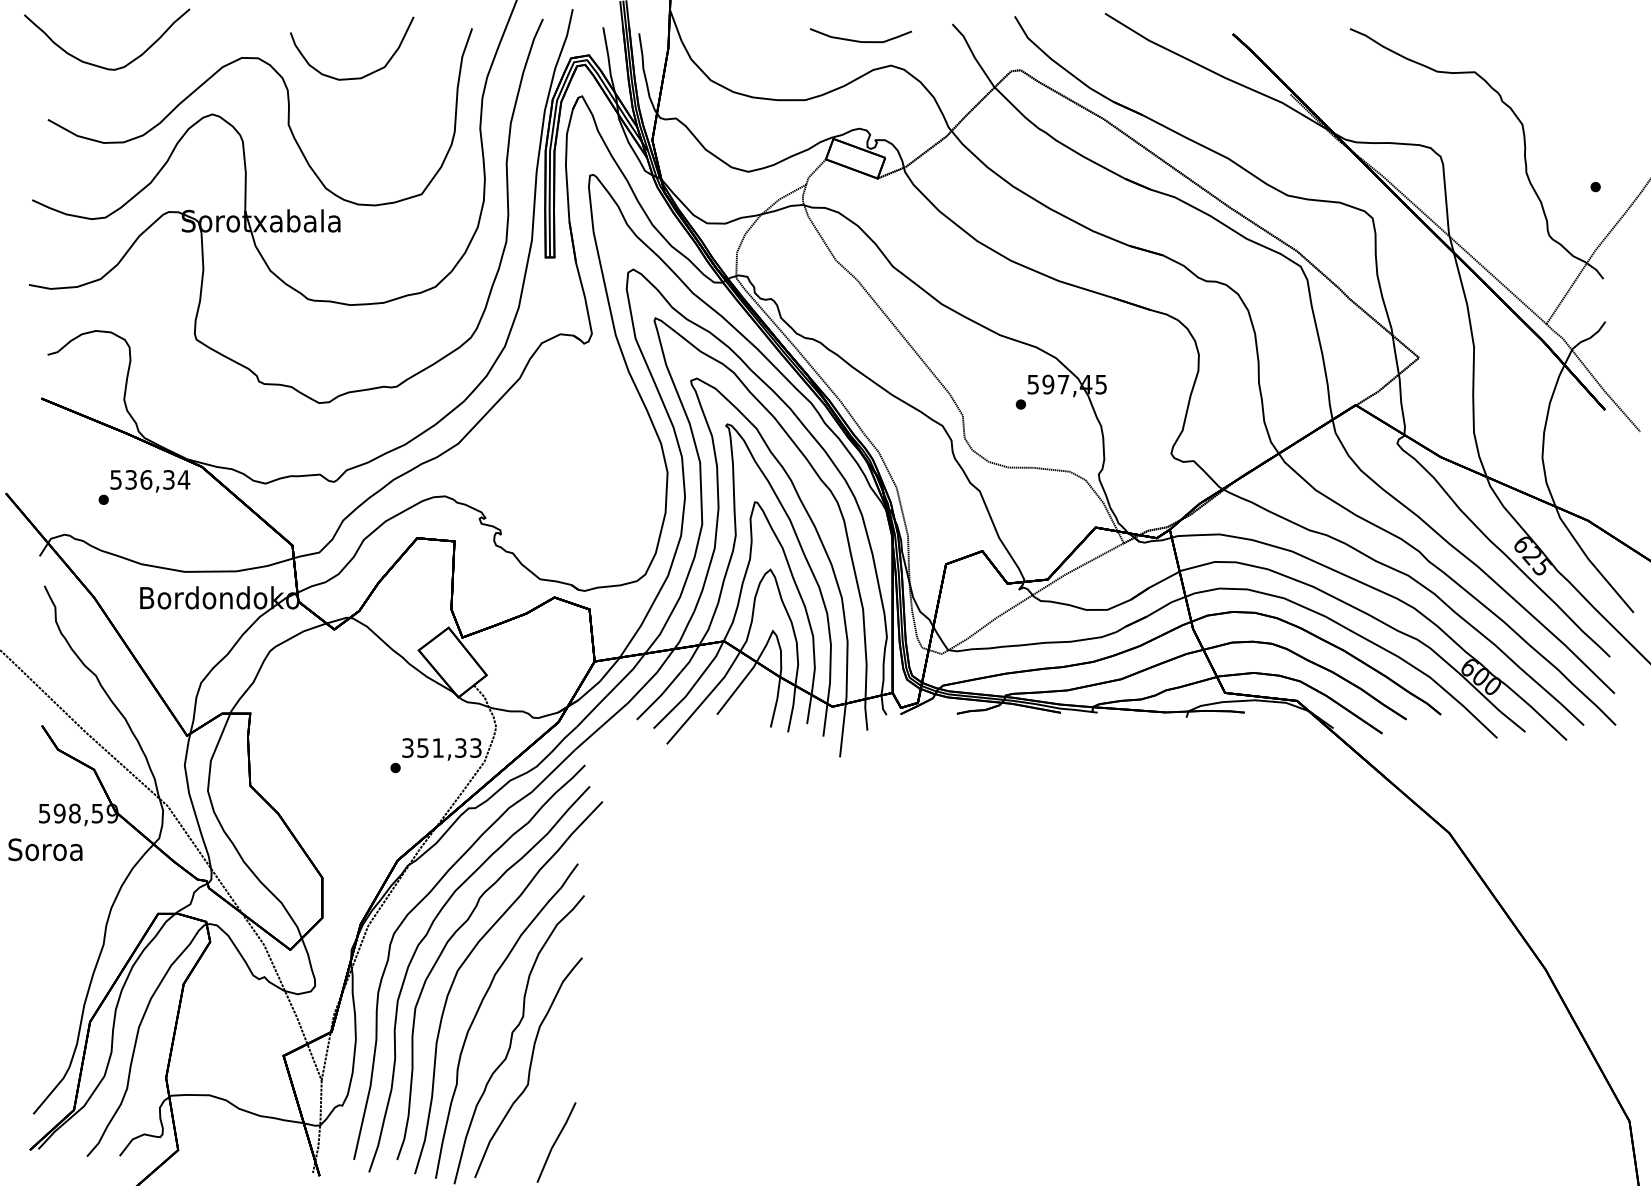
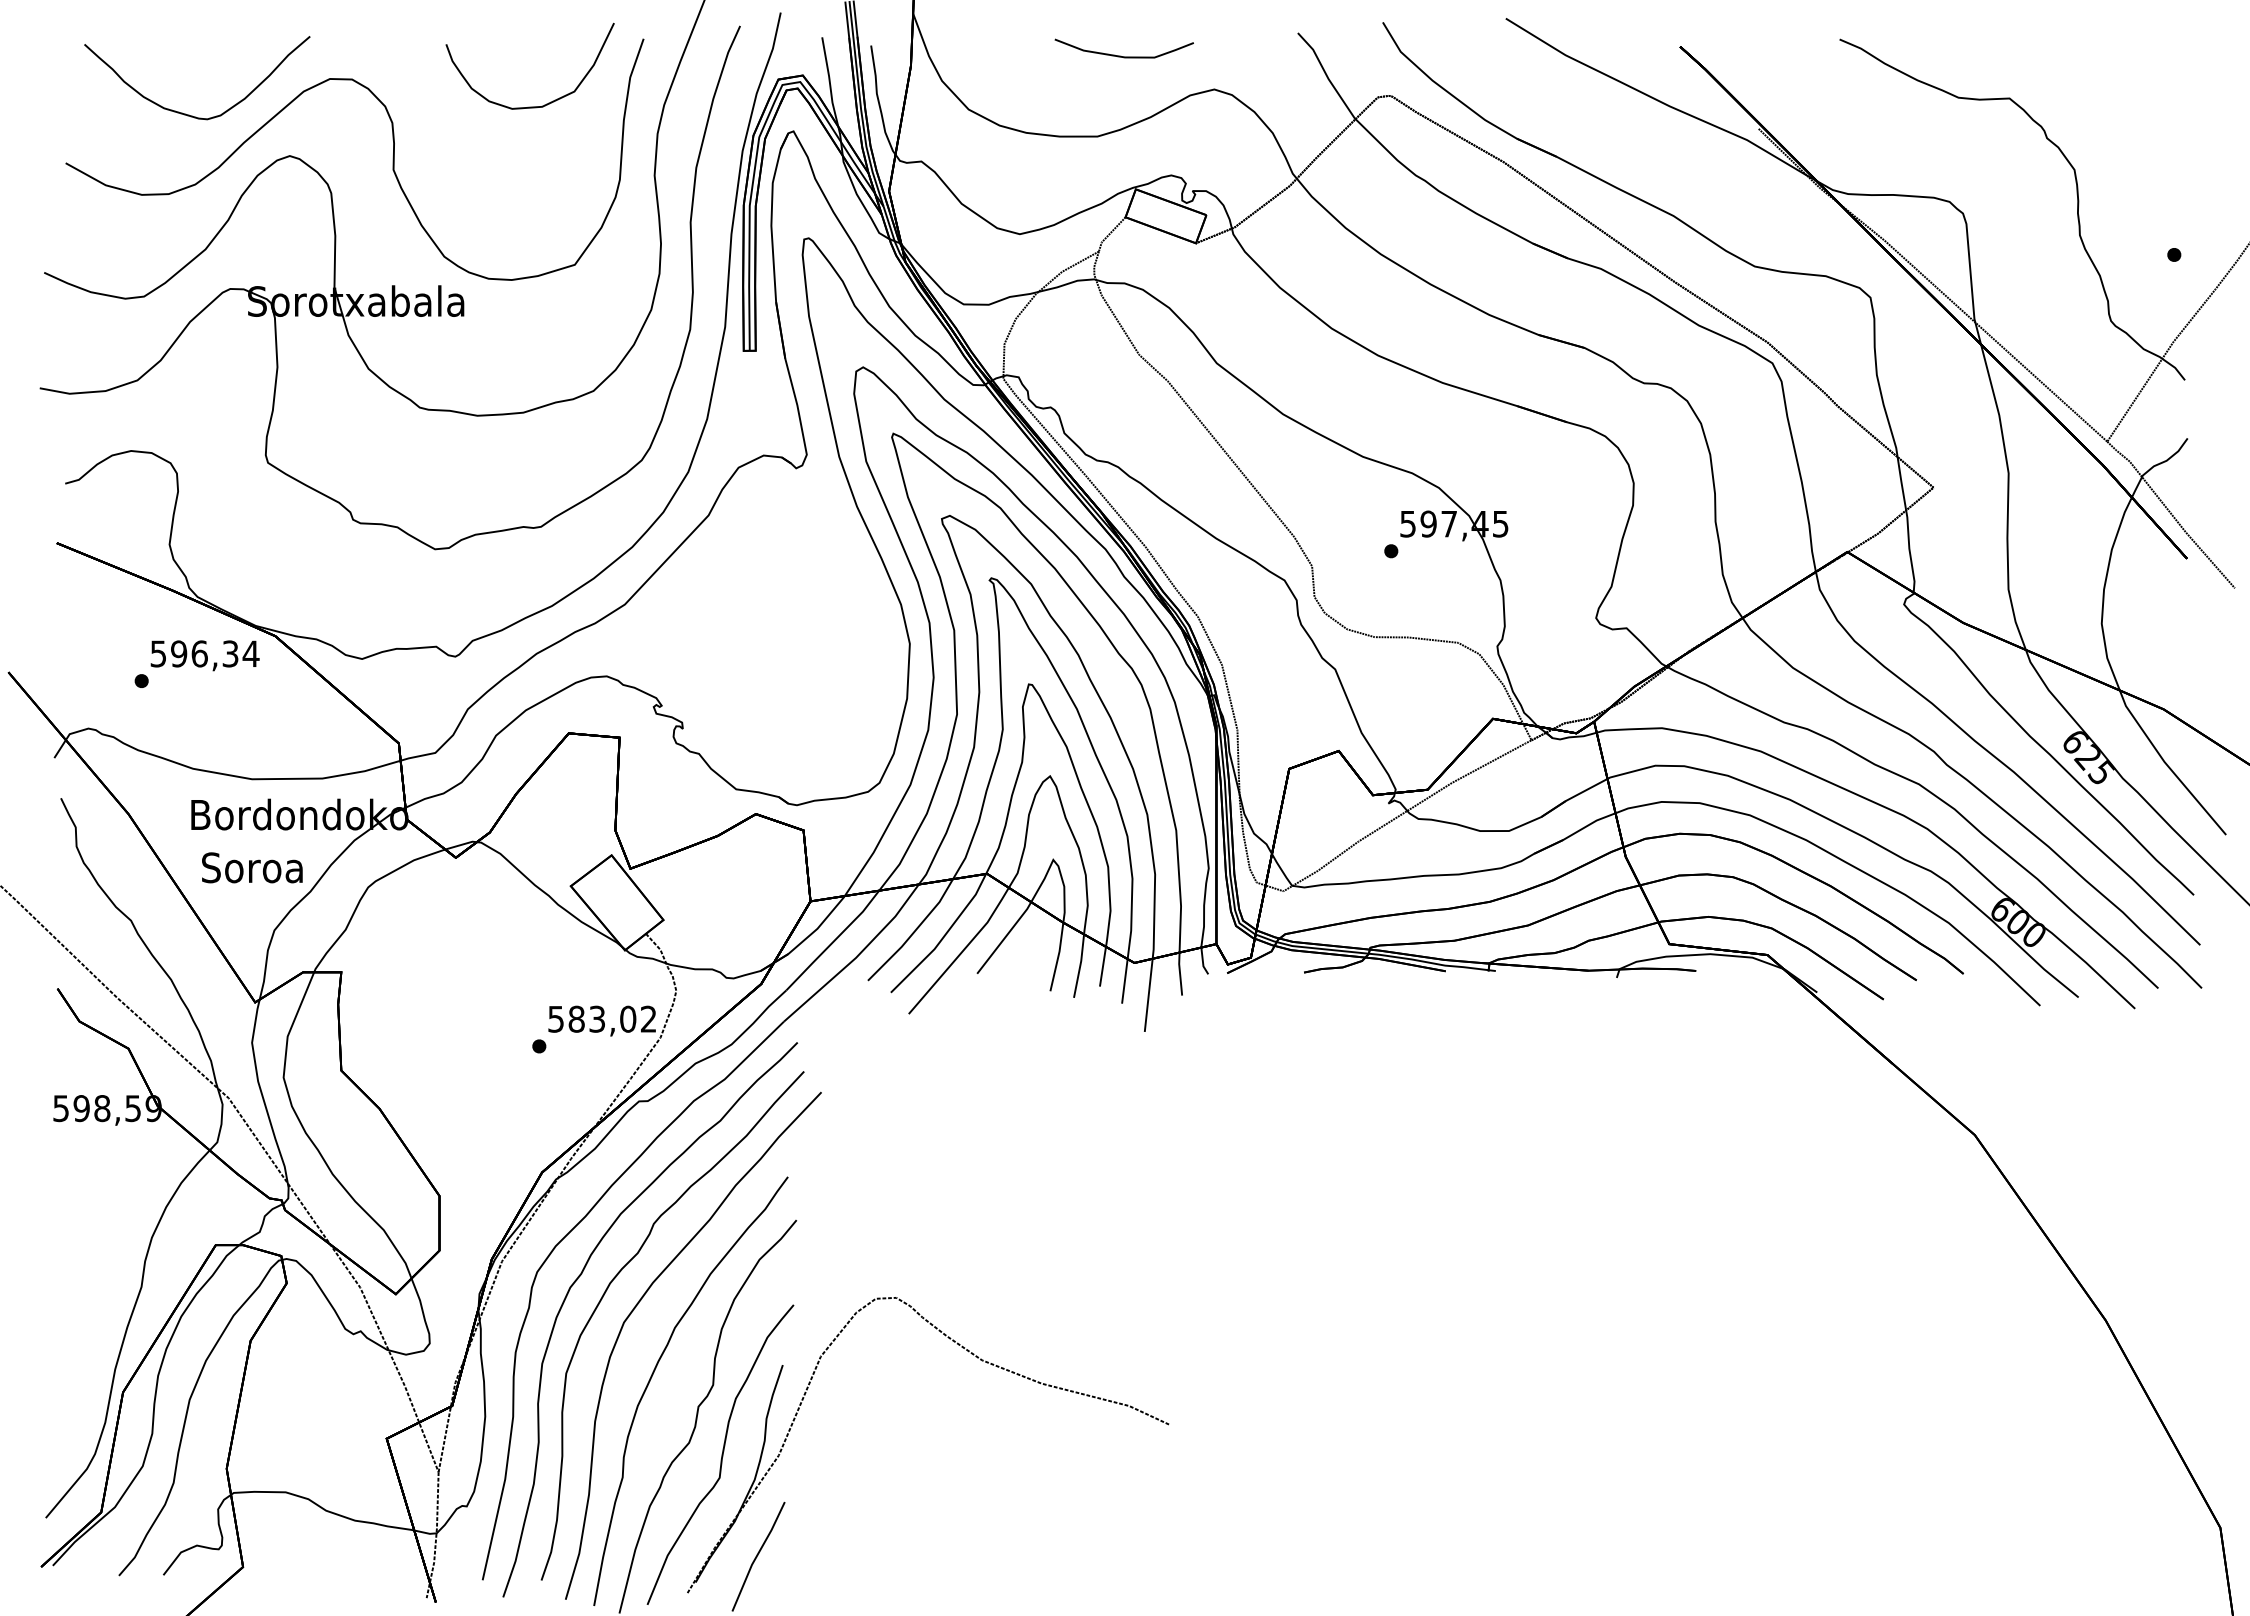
curve: (858, 40) -> (1120, 55), moved
curve: (101, 66) -> (189, 114), moved
curve: (351, 78) -> (529, 106), moved
text: (131, 479) -> (179, 653), 536,34 -> 596,34
text: (441, 747) -> (602, 1018), 351,33 -> 583,02
text: (45, 849) -> (252, 867), moved
part: (719, 998) -> (980, 1360), added

